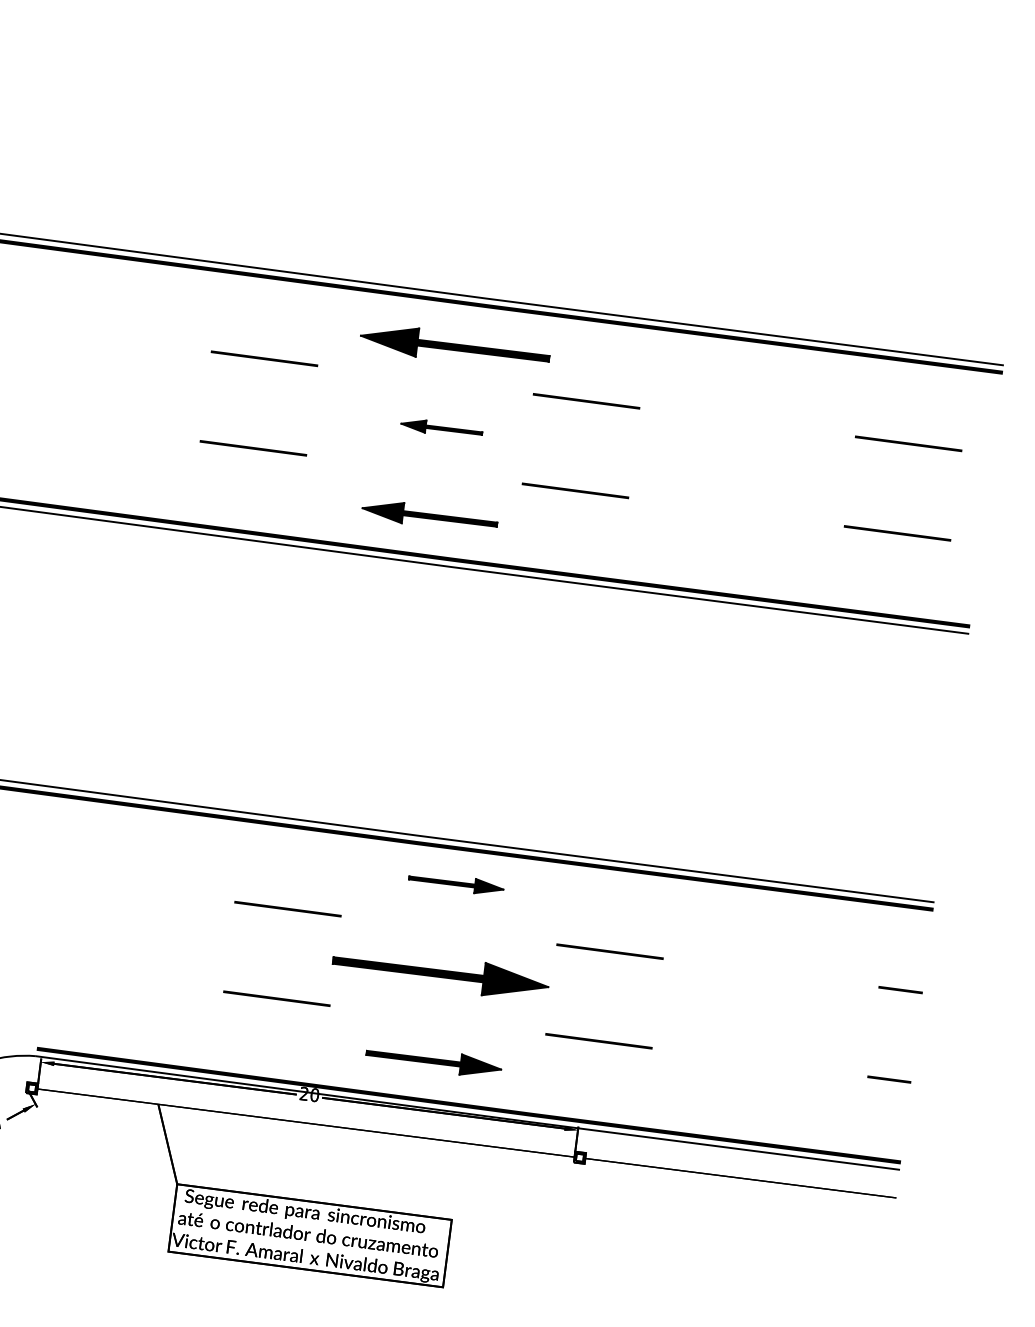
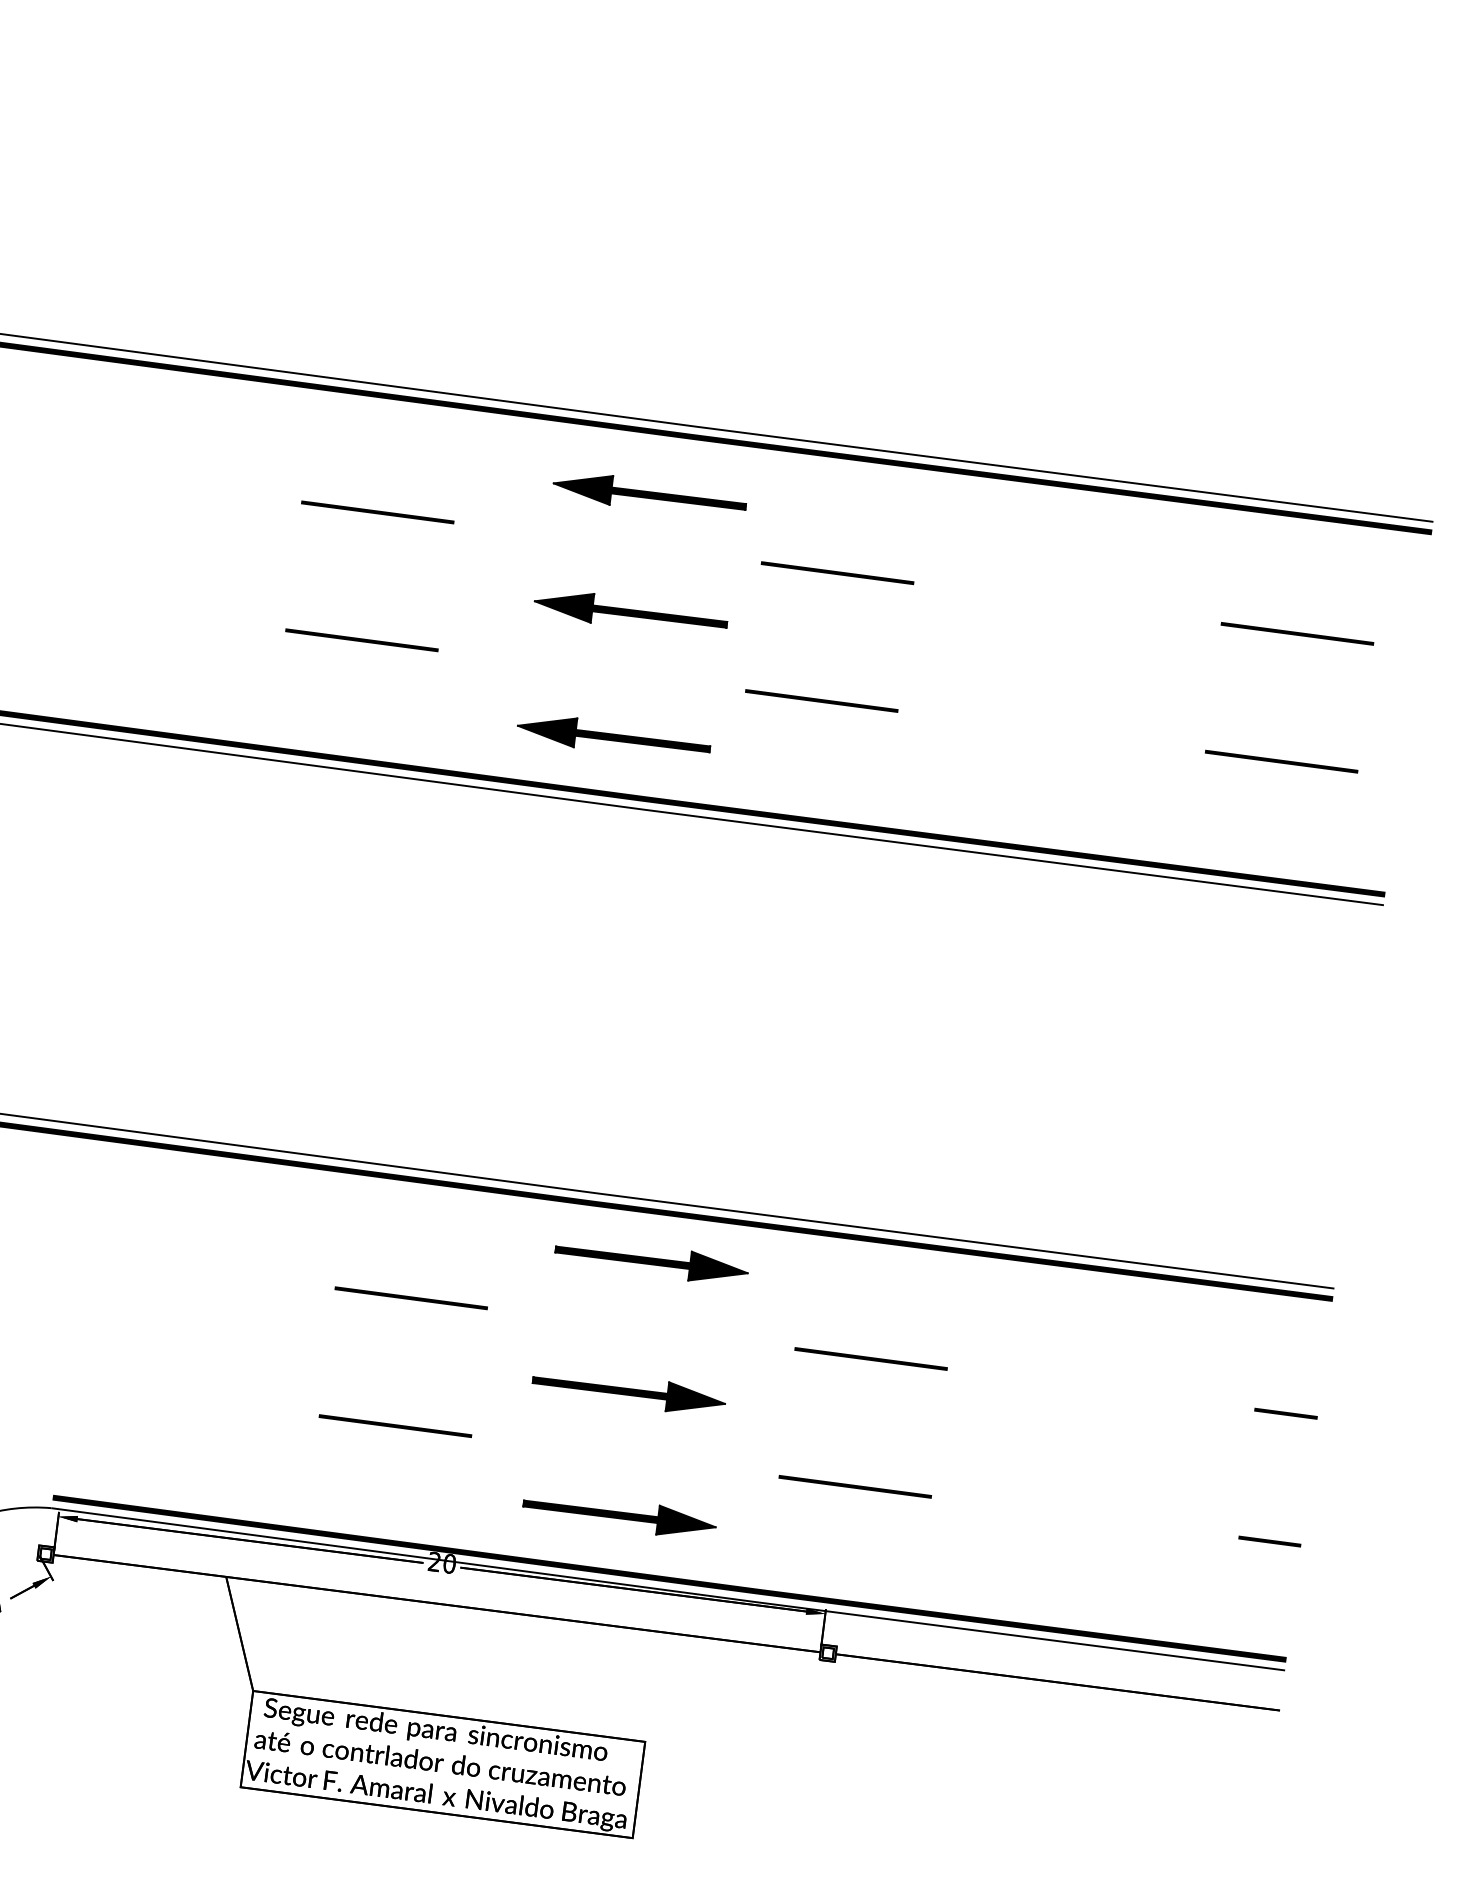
part: (454, 344) -> (649, 492), size x0.71
part: (441, 427) -> (630, 610), size x1.67
part: (456, 884) -> (651, 1263), size x1.43
part: (440, 976) -> (628, 1394), size x0.62

